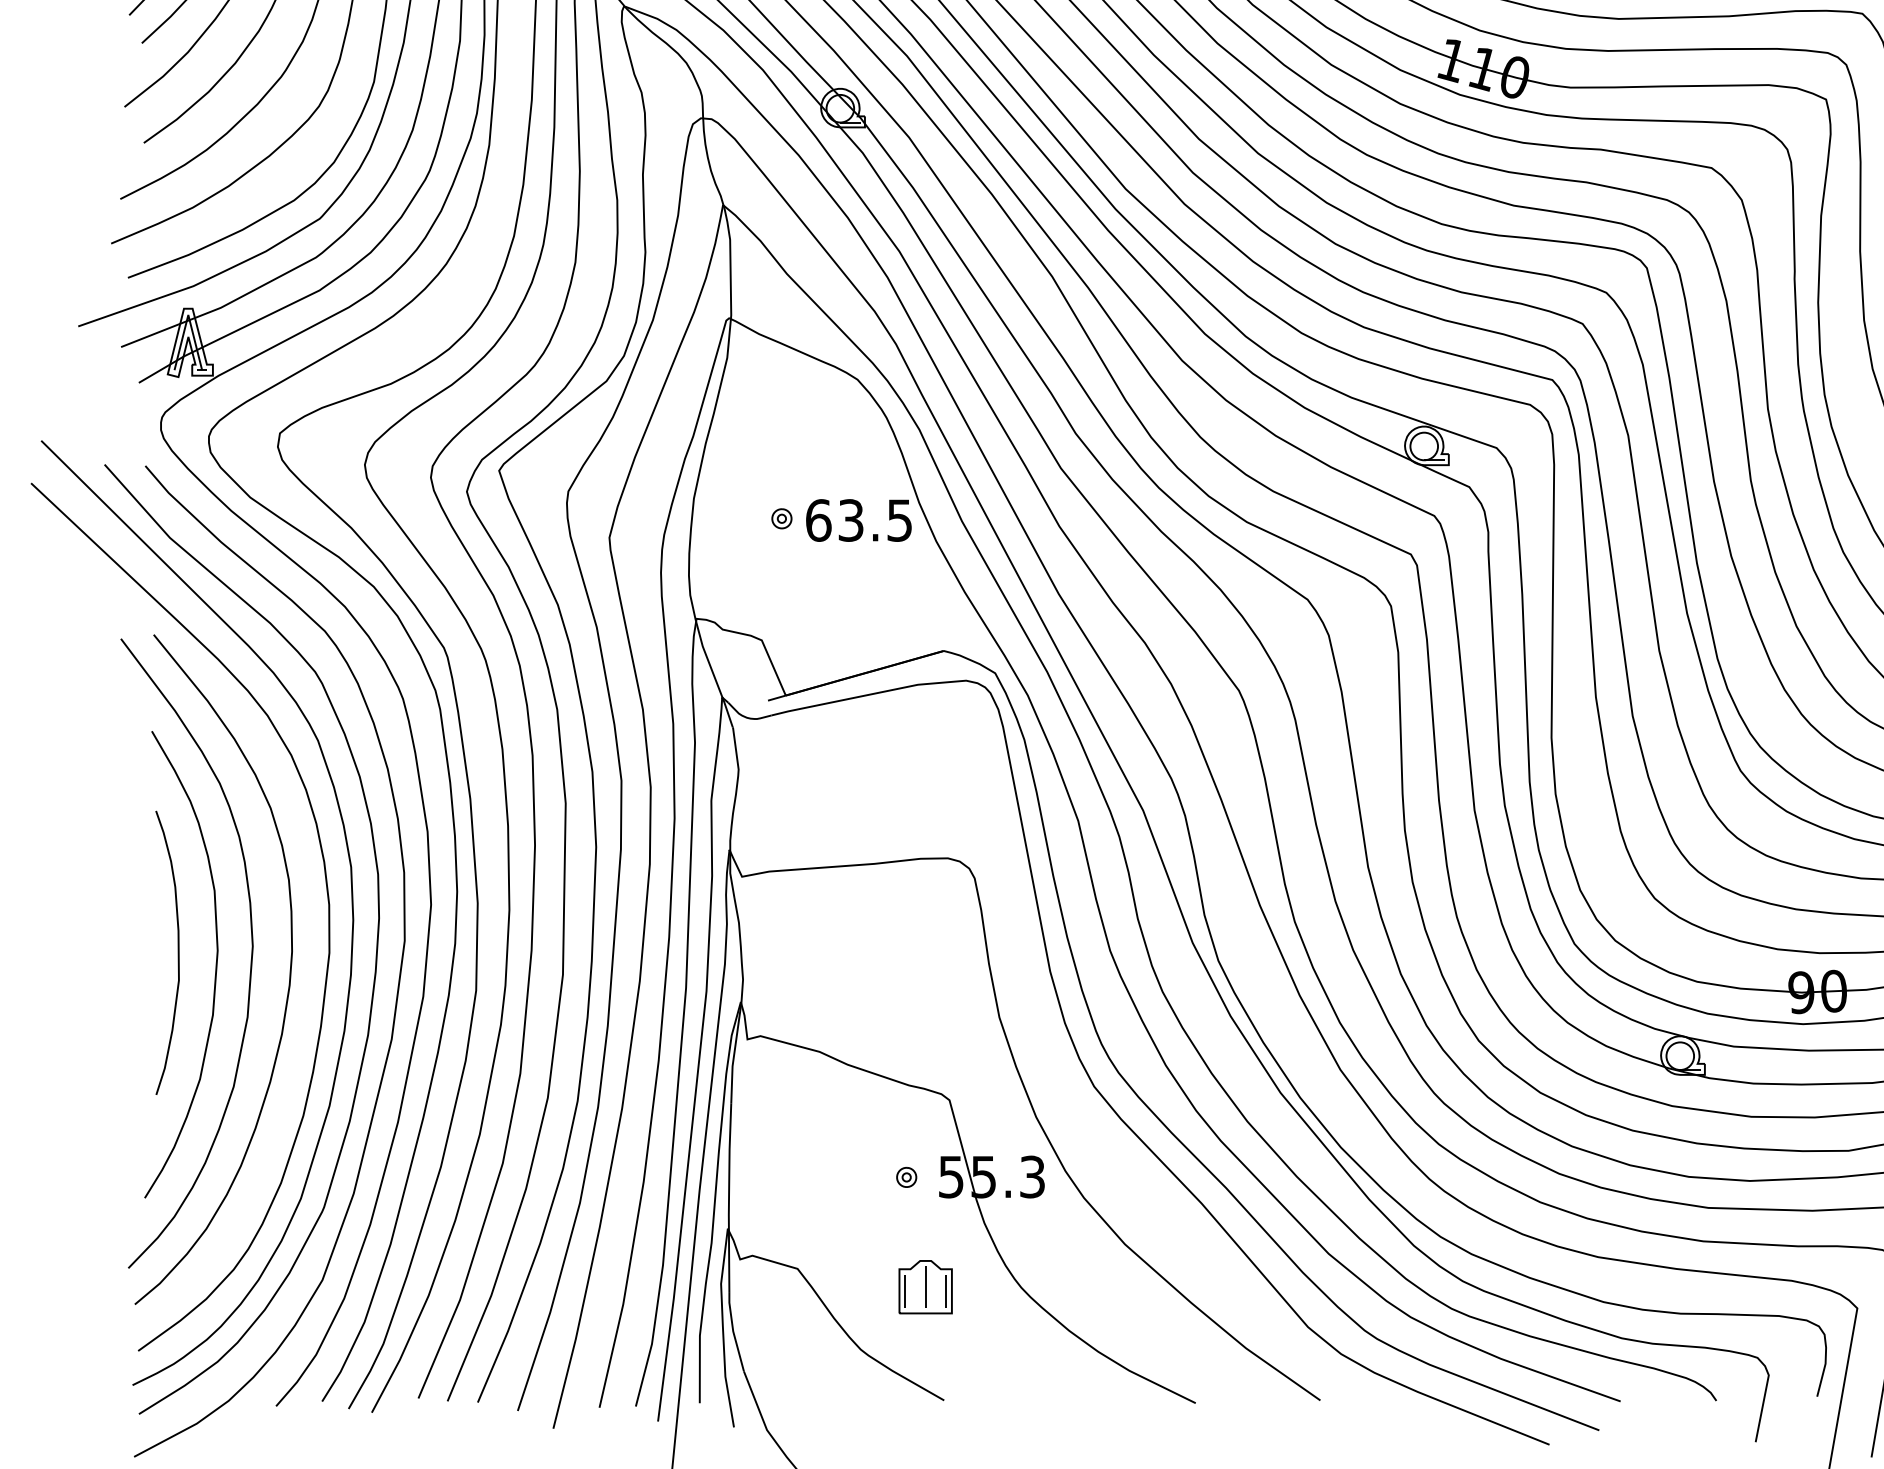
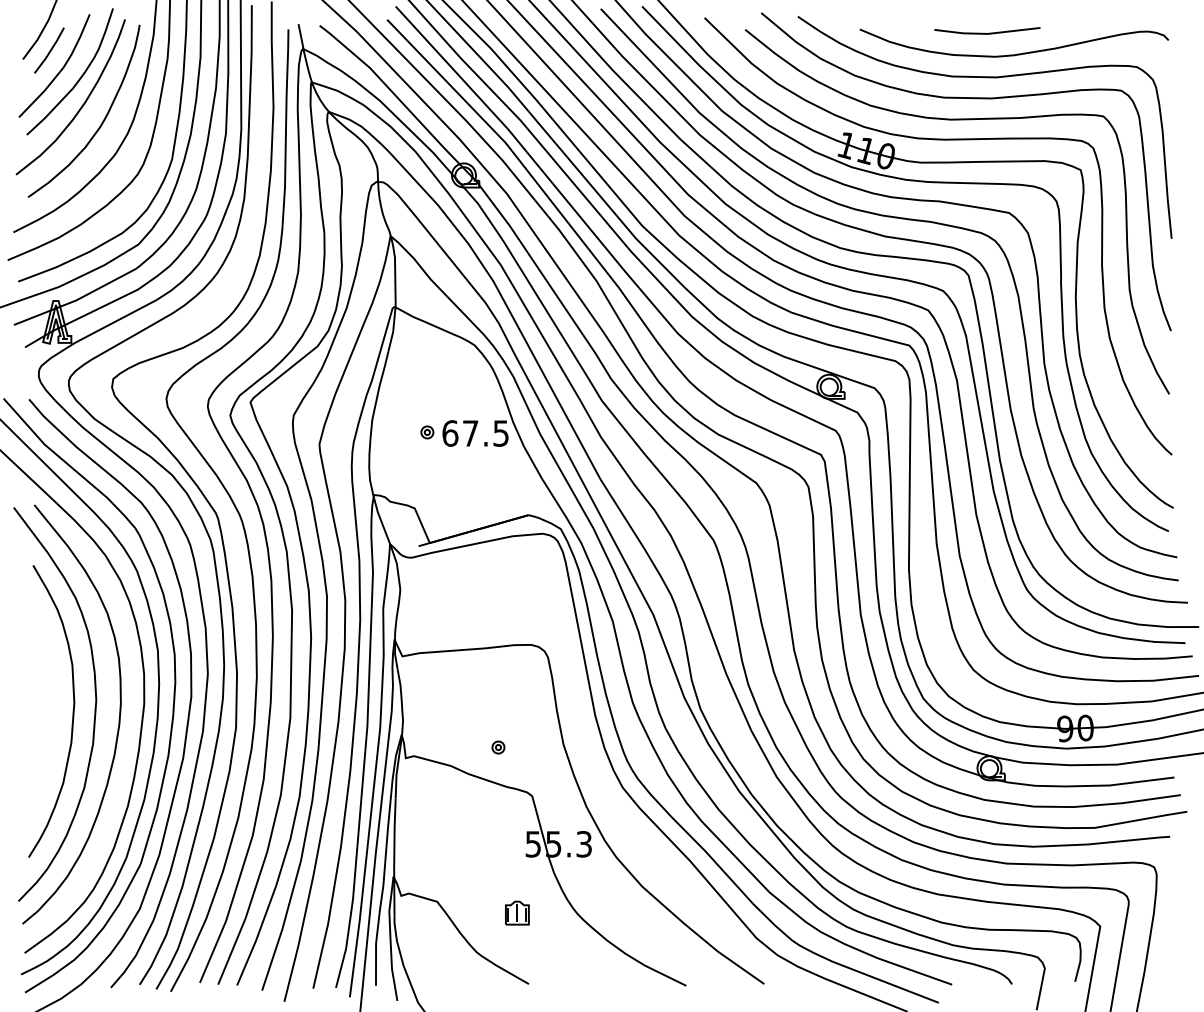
text: (850, 520) -> (470, 433), 63.5 -> 67.5
curve: (177, 951) -> (49, 703), removed
part: (906, 1177) -> (498, 747), moved
part: (925, 1286) -> (517, 912), size x0.7

